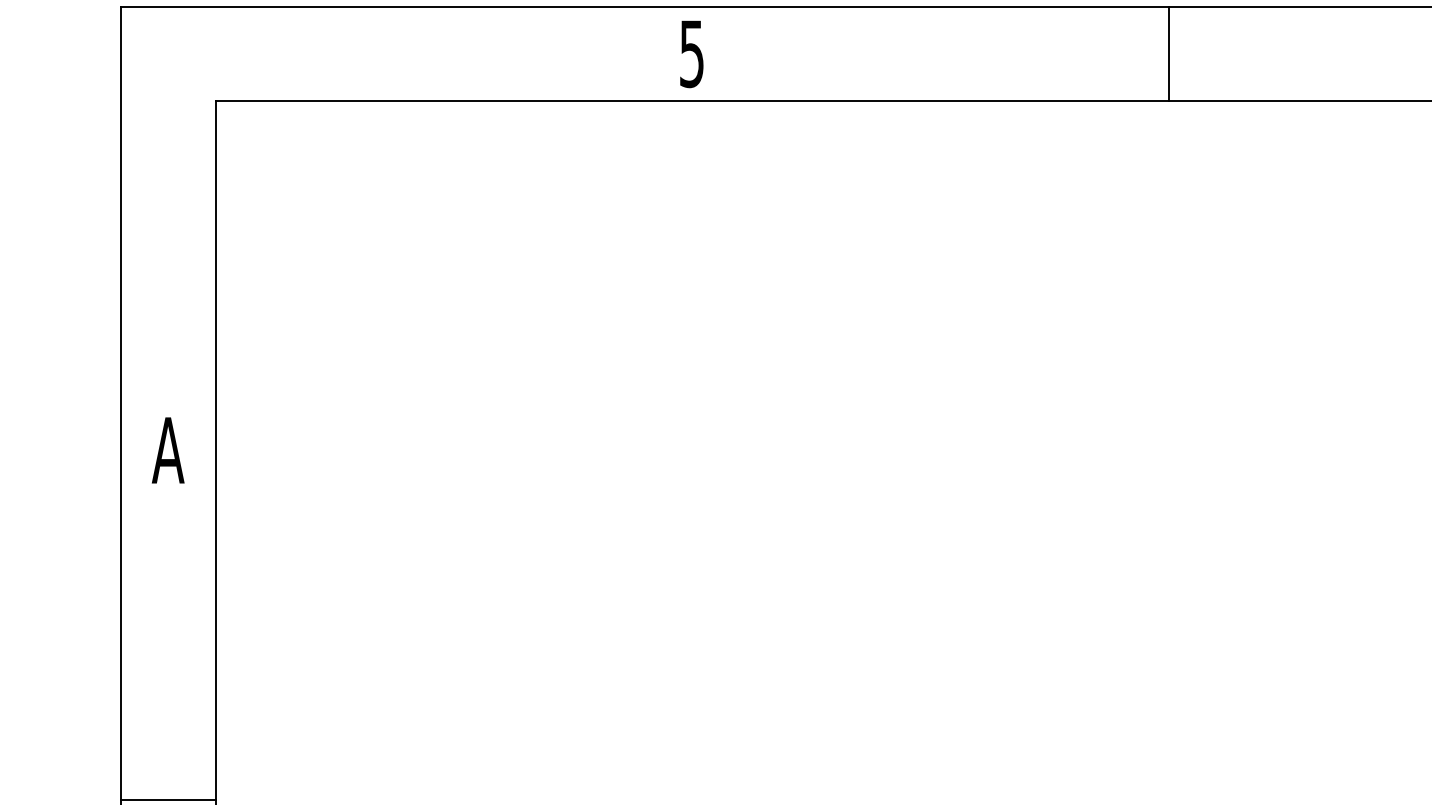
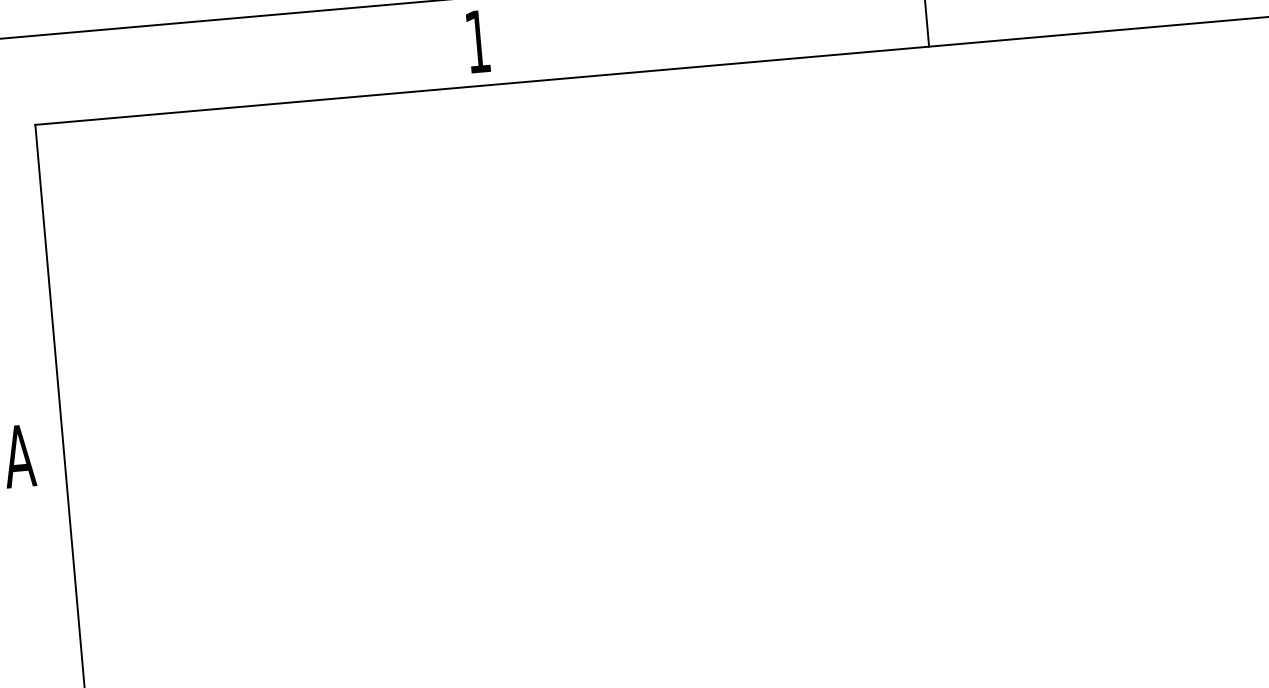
text: (691, 54) -> (477, 42), 5 -> 1

